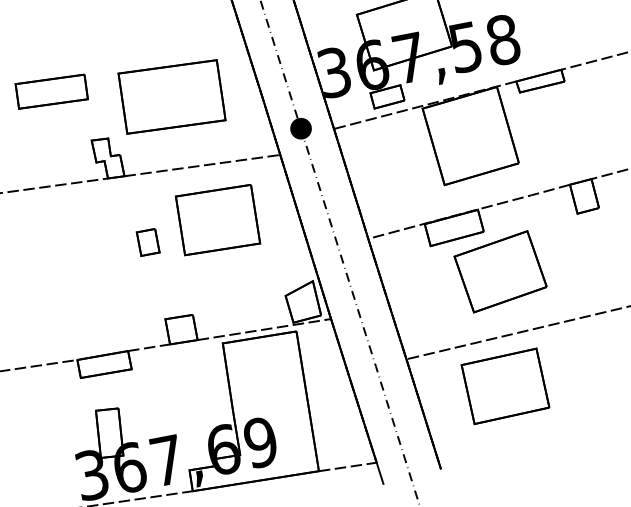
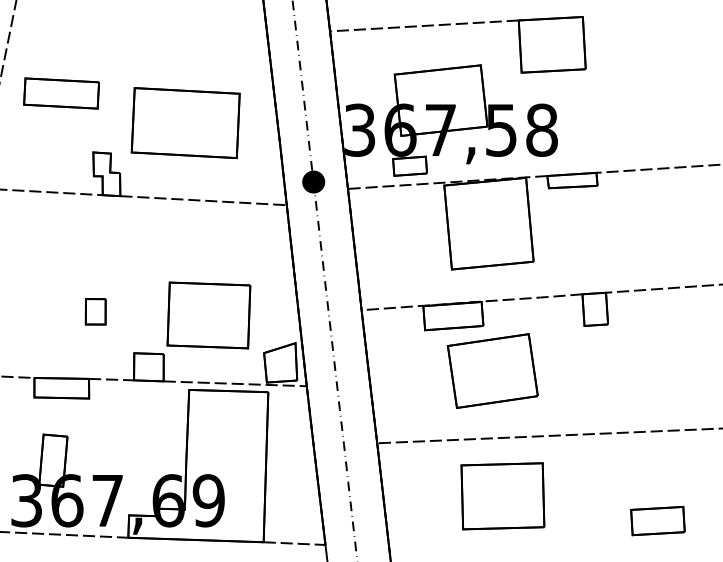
part: (217, 220) -> (208, 315), moved
part: (147, 242) -> (95, 311), moved
part: (505, 386) -> (502, 496), moved

